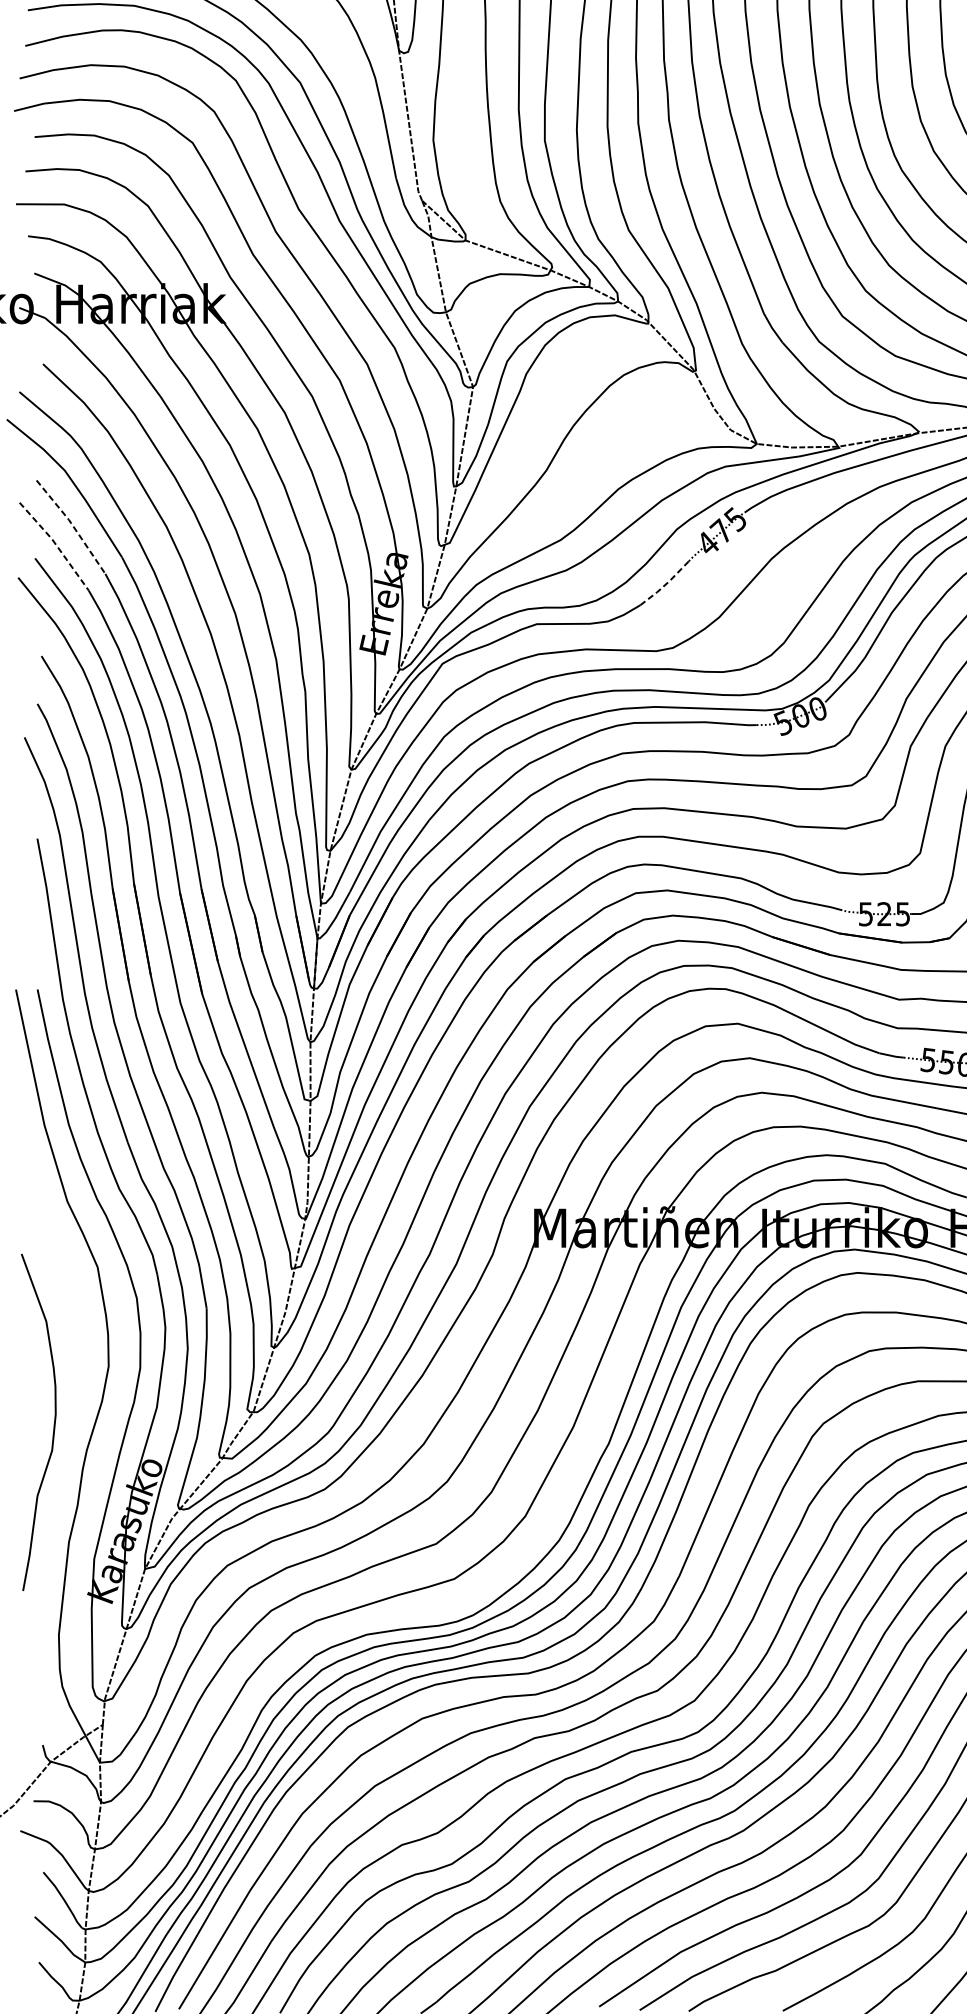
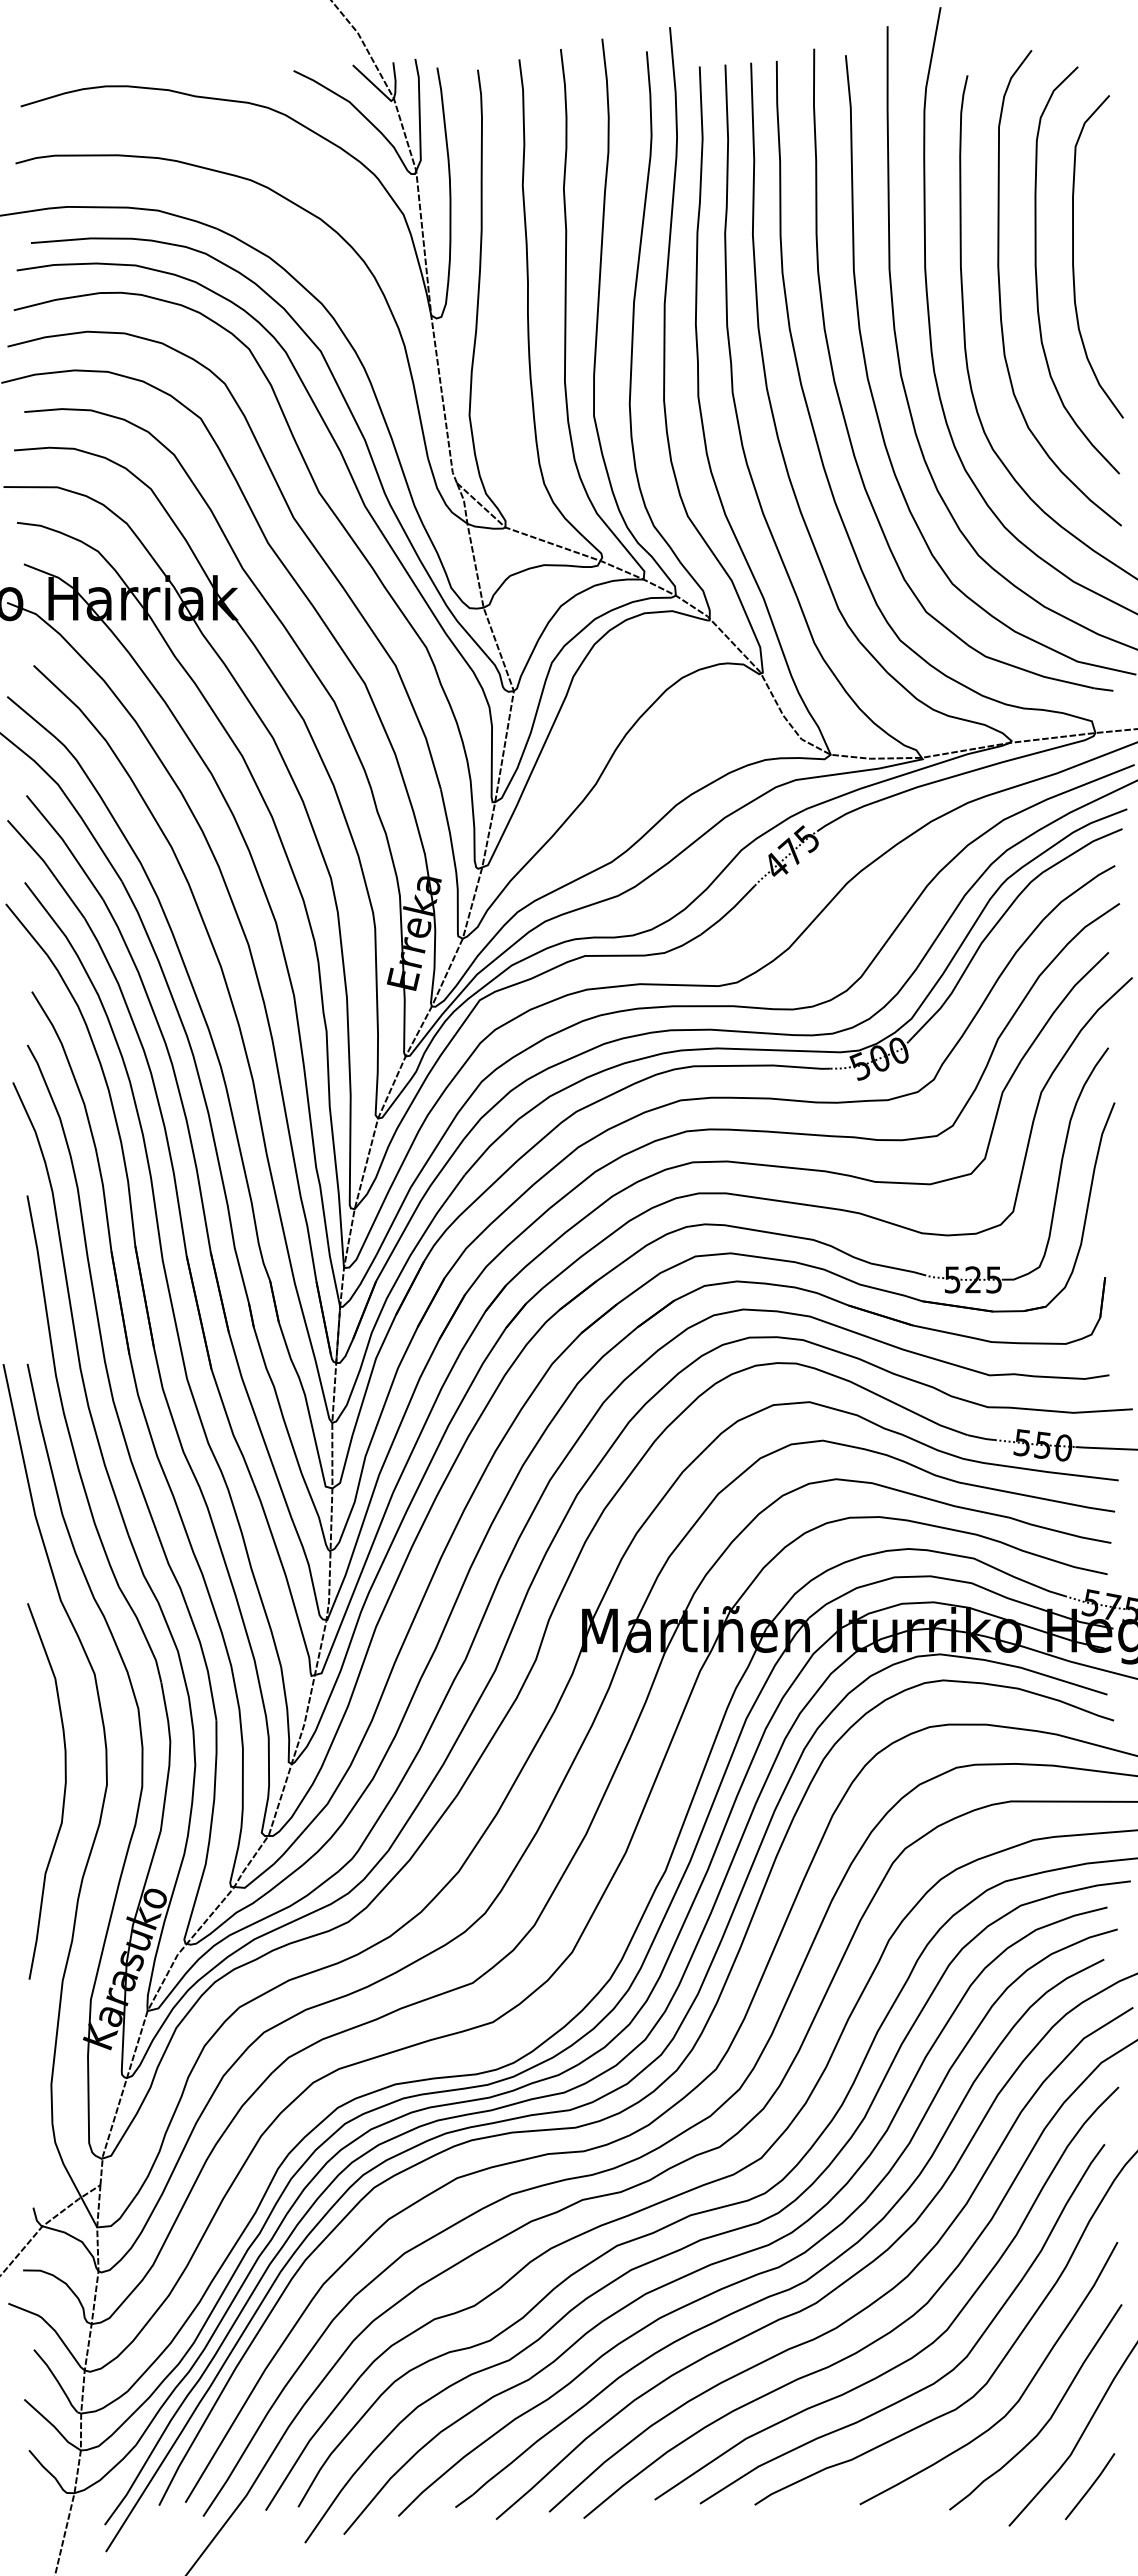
line: (72, 526) -> (66, 846), dashed -> solid
line: (56, 544) -> (48, 867), dashed -> solid
line: (666, 584) -> (729, 911), dashed -> solid
curve: (53, 1424) -> (63, 1793), moved

